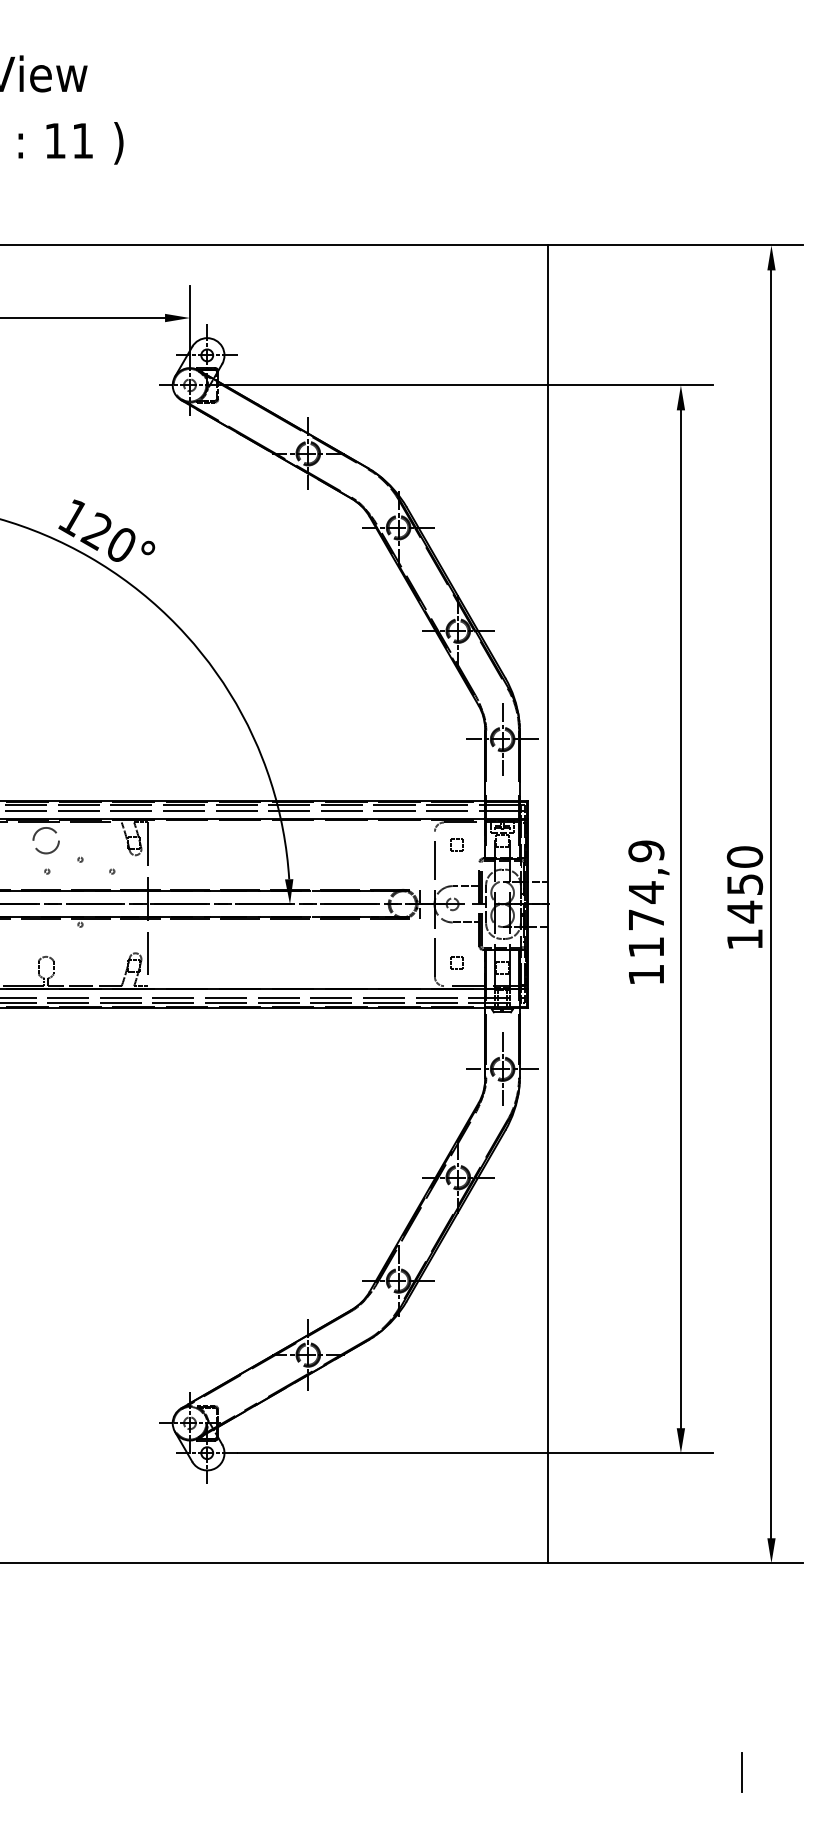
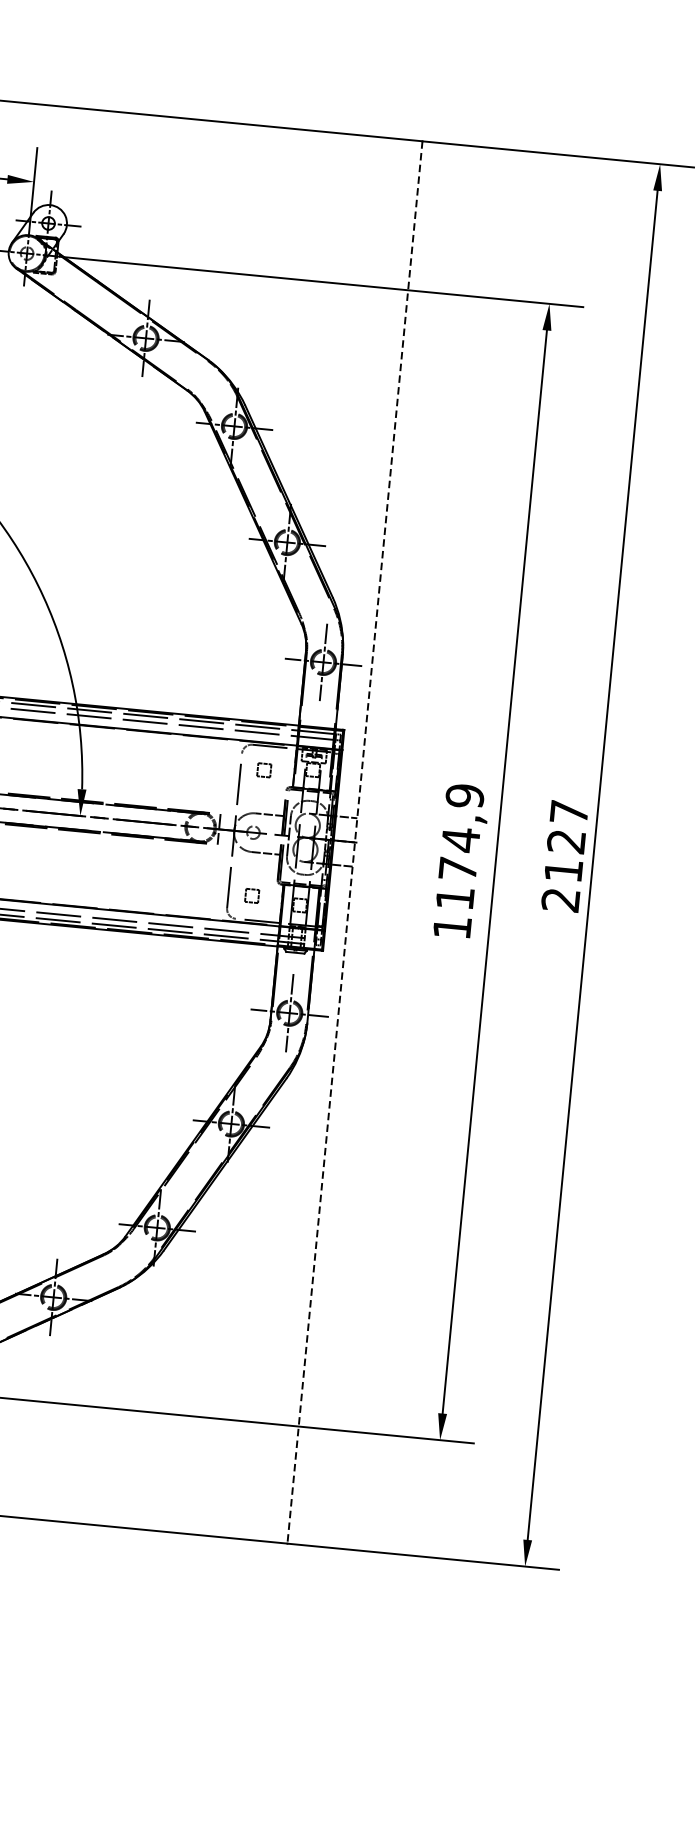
text: (744, 897) -> (564, 855), 1450 -> 2127
line: (548, 904) -> (355, 842), solid -> dashed
line: (741, 1772) -> (471, 1786), removed

